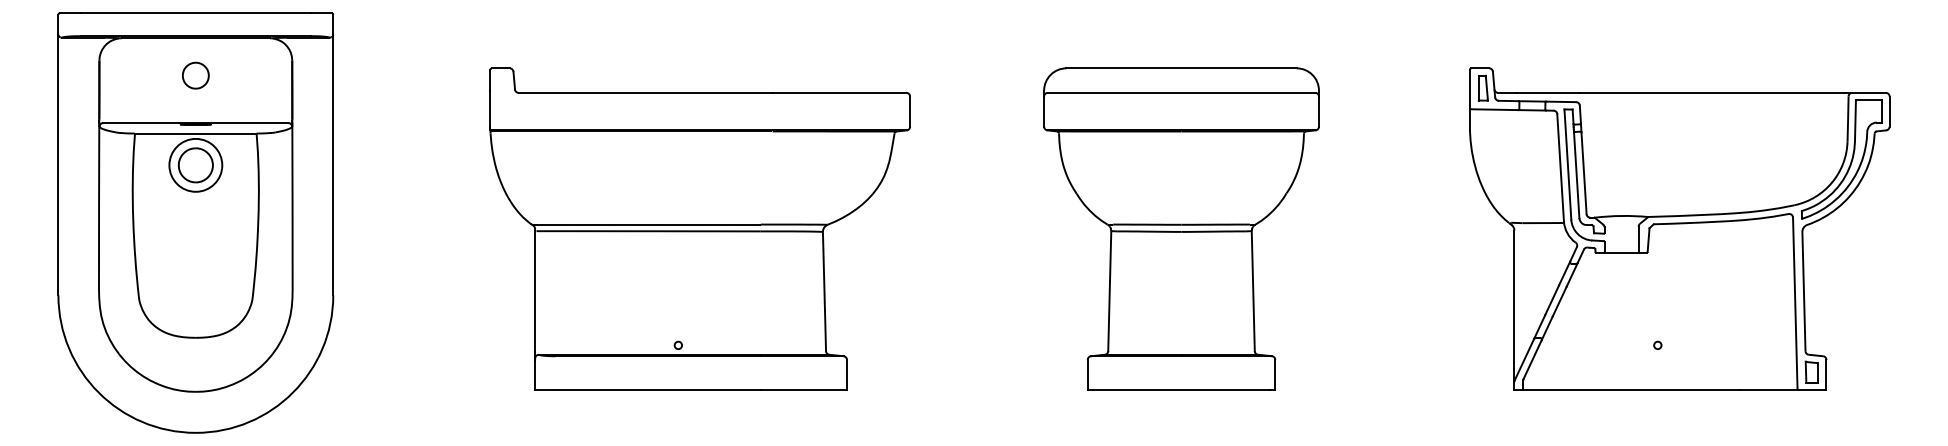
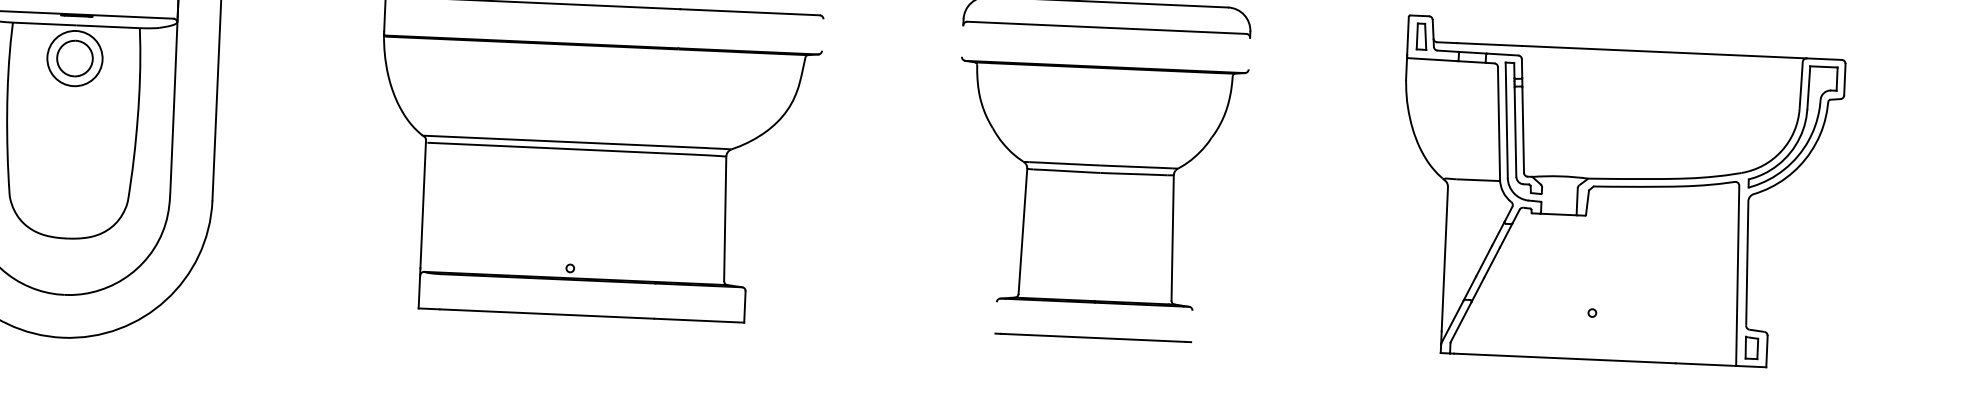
line: (910, 111) -> (823, 34), removed
line: (1044, 111) -> (963, 41), removed
line: (1318, 111) -> (1248, 53), removed
line: (1087, 374) -> (995, 317), removed
line: (1275, 374) -> (1192, 326), removed

